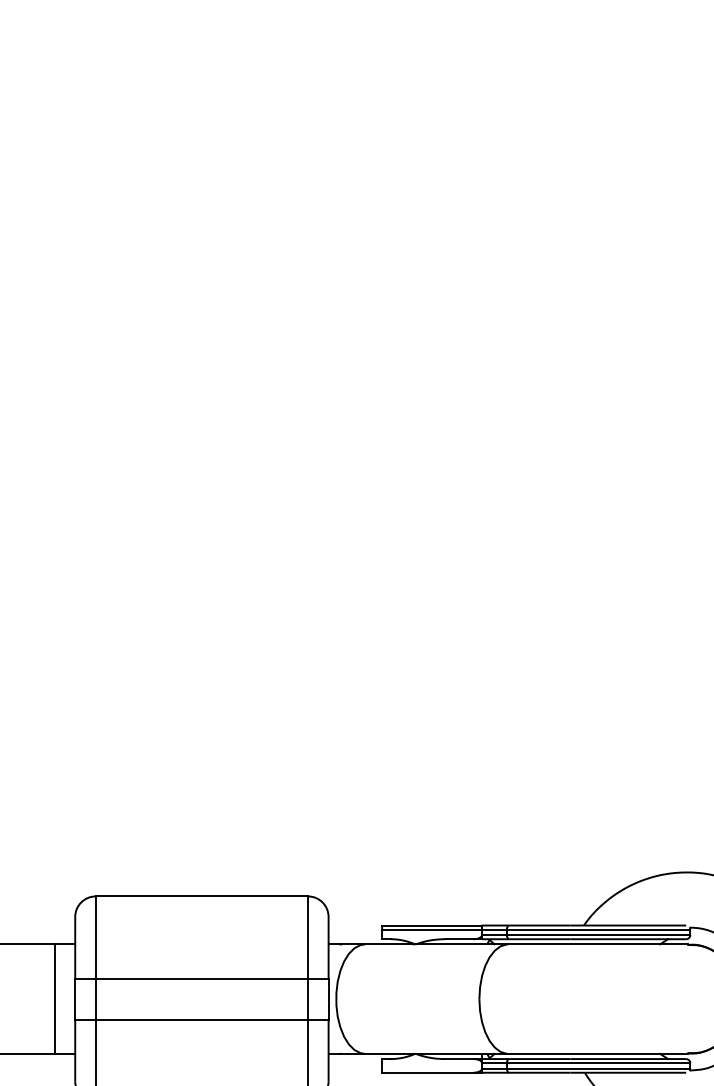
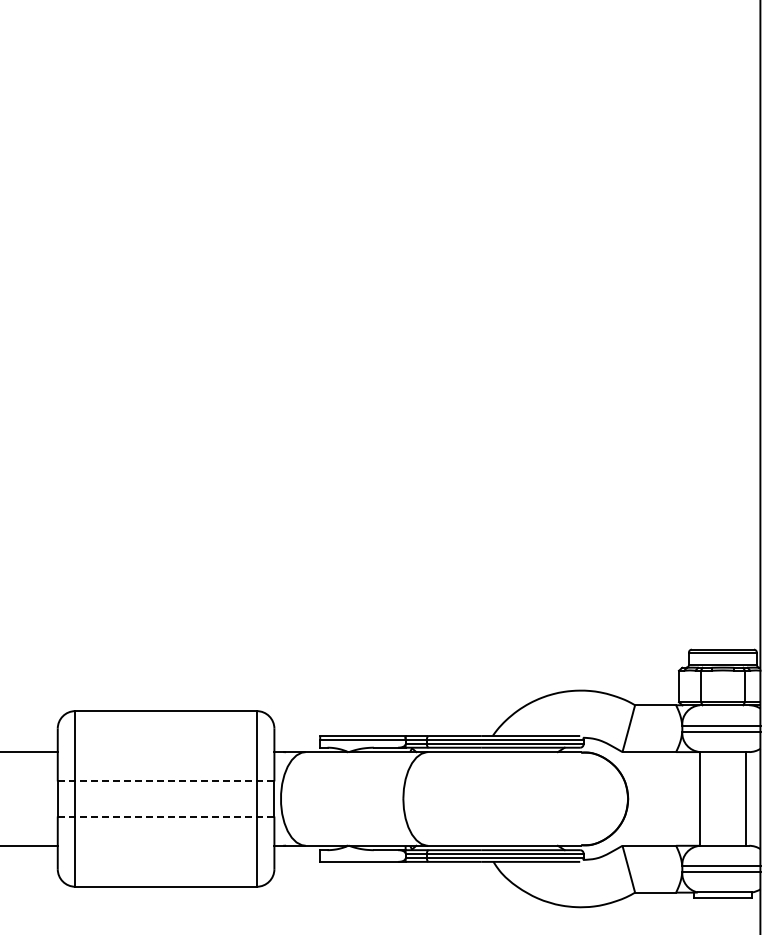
line: (202, 978) -> (166, 781), solid -> dashed
line: (55, 998) -> (40, 798), removed
line: (201, 1019) -> (165, 816), solid -> dashed

